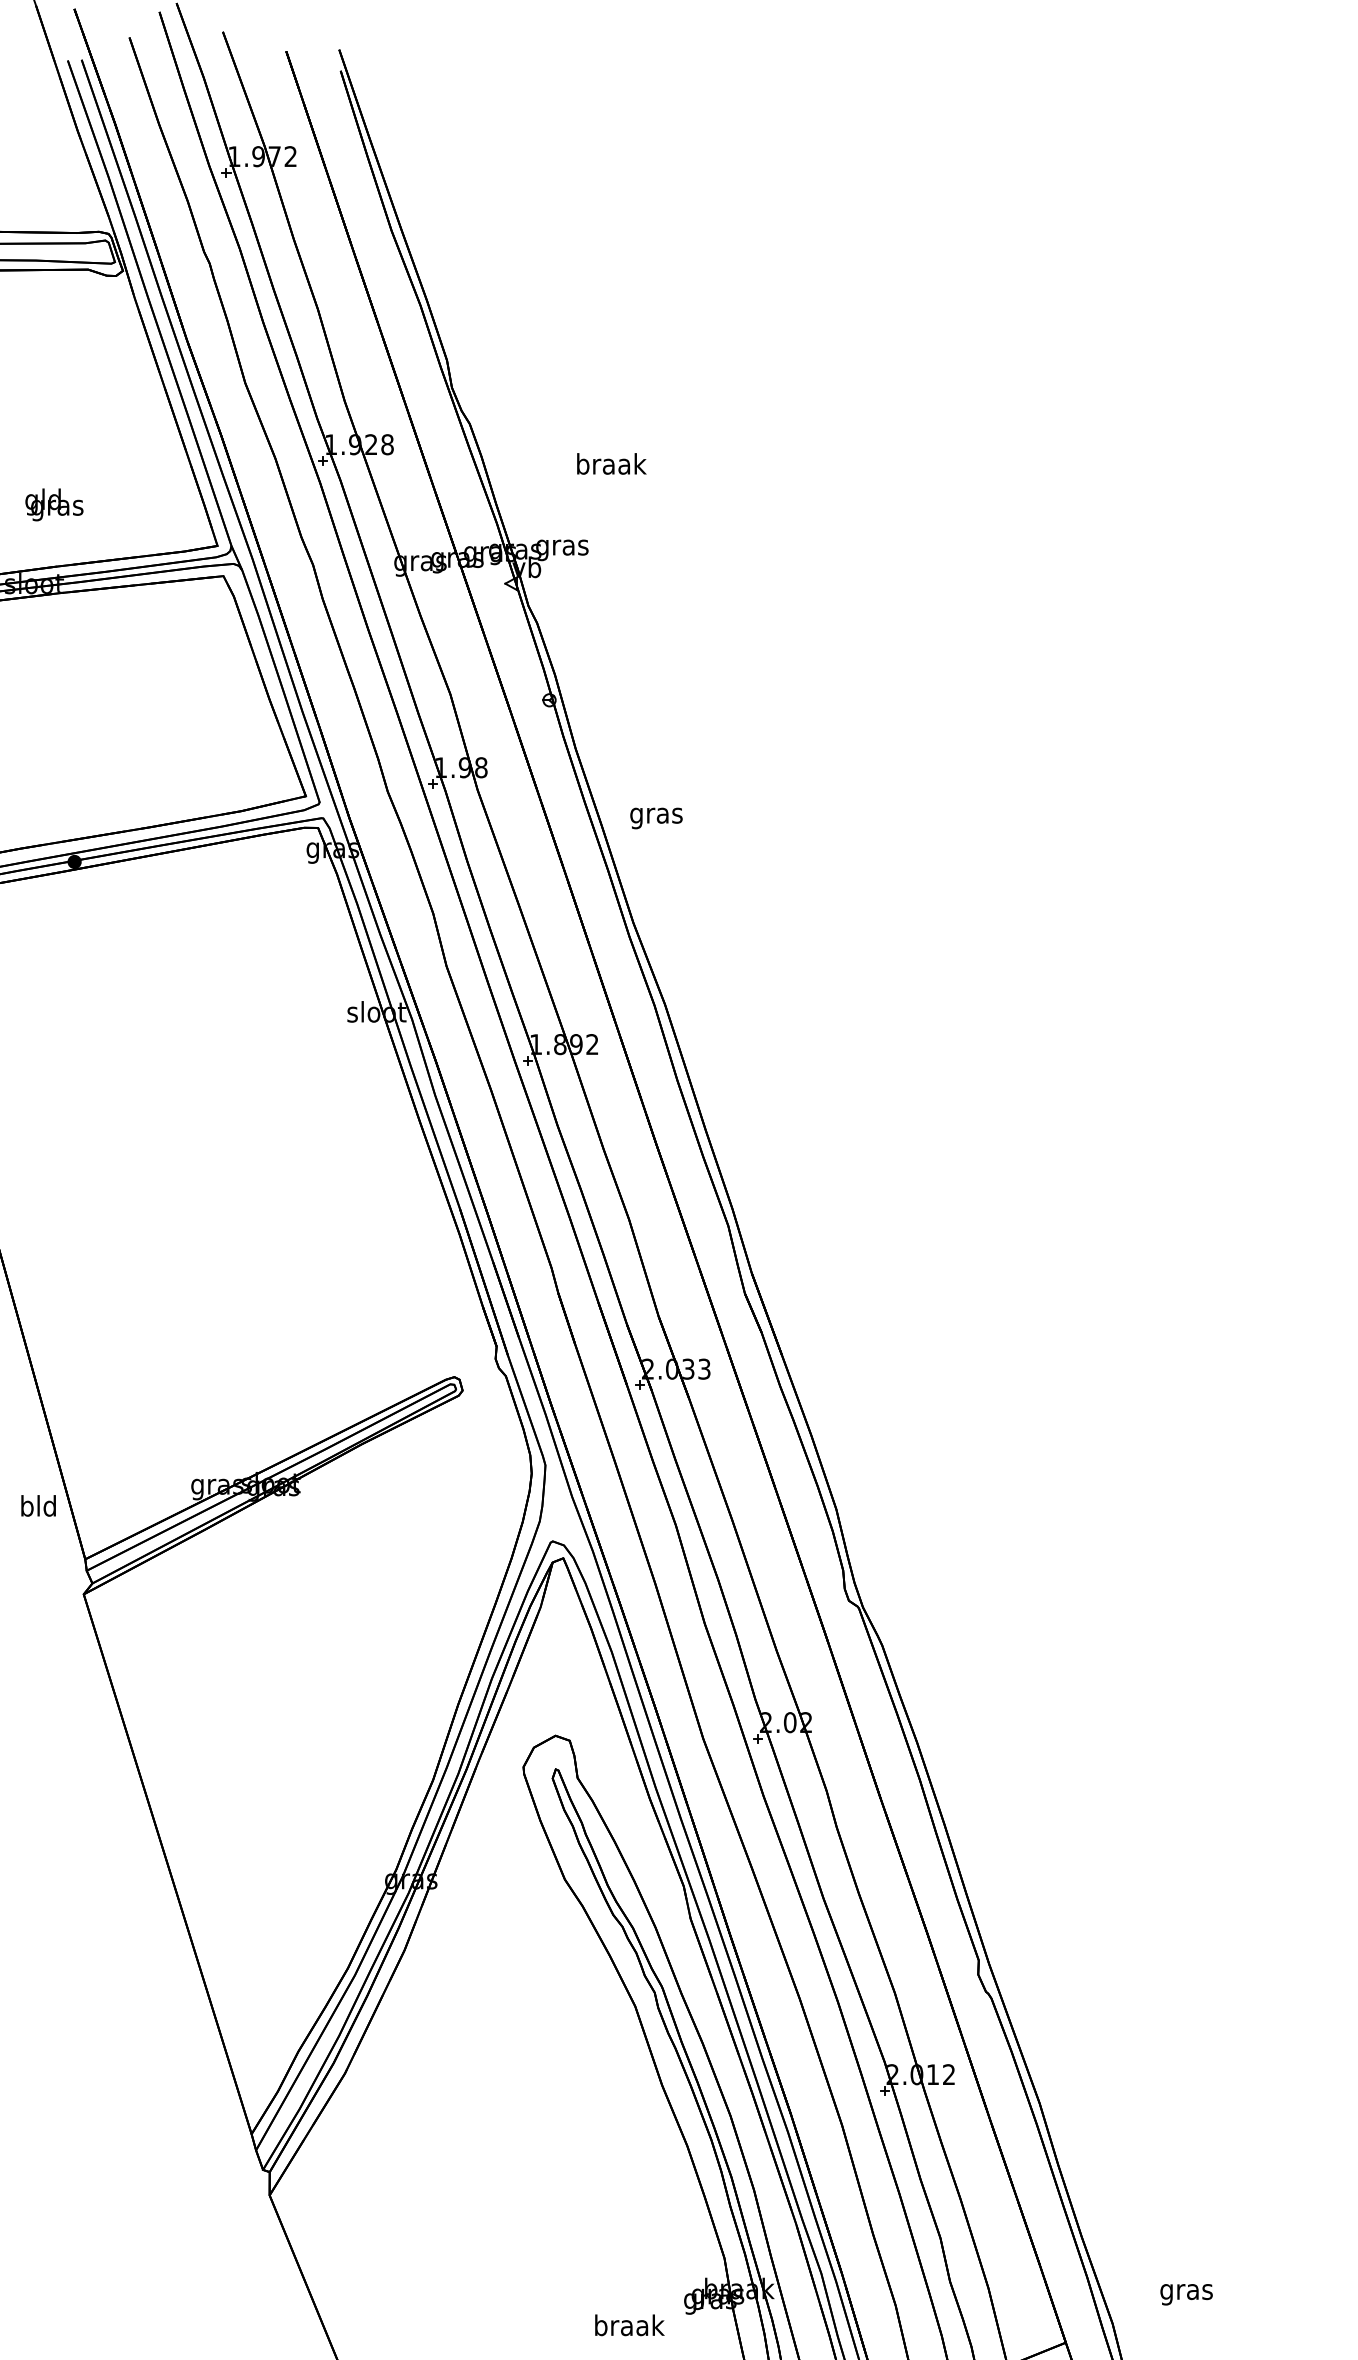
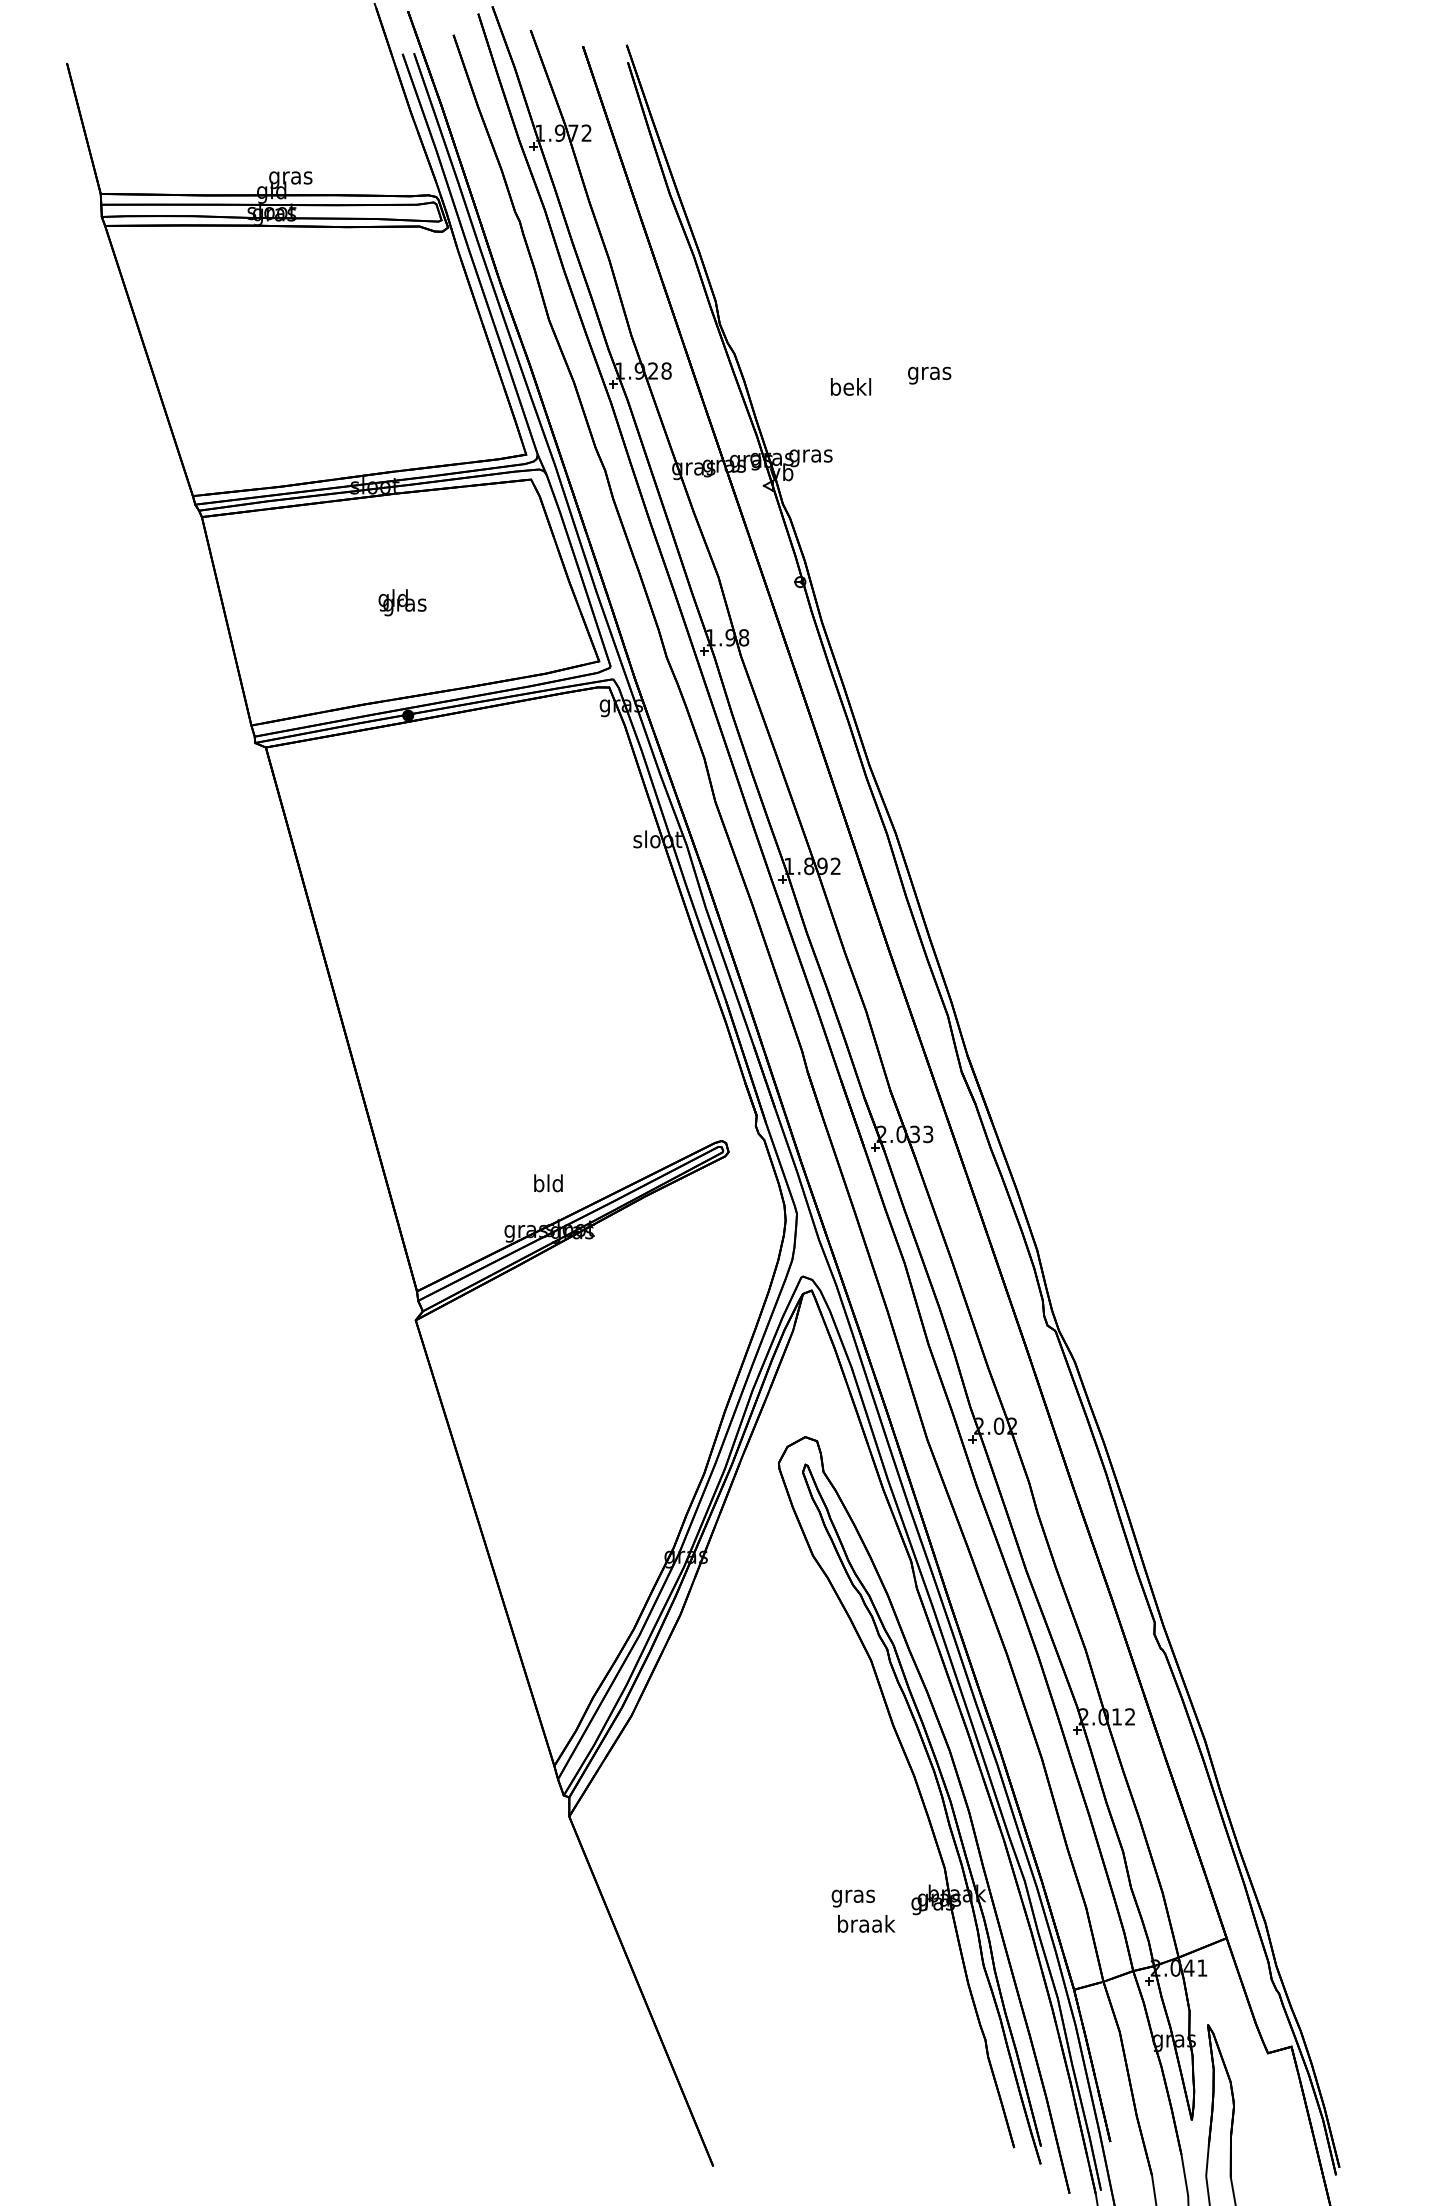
text: (611, 463) -> (851, 386), braak -> bekl
text: (54, 504) -> (402, 602), moved
text: (656, 818) -> (929, 375), moved
text: (38, 1506) -> (548, 1183), moved
text: (1185, 2294) -> (852, 1898), moved

